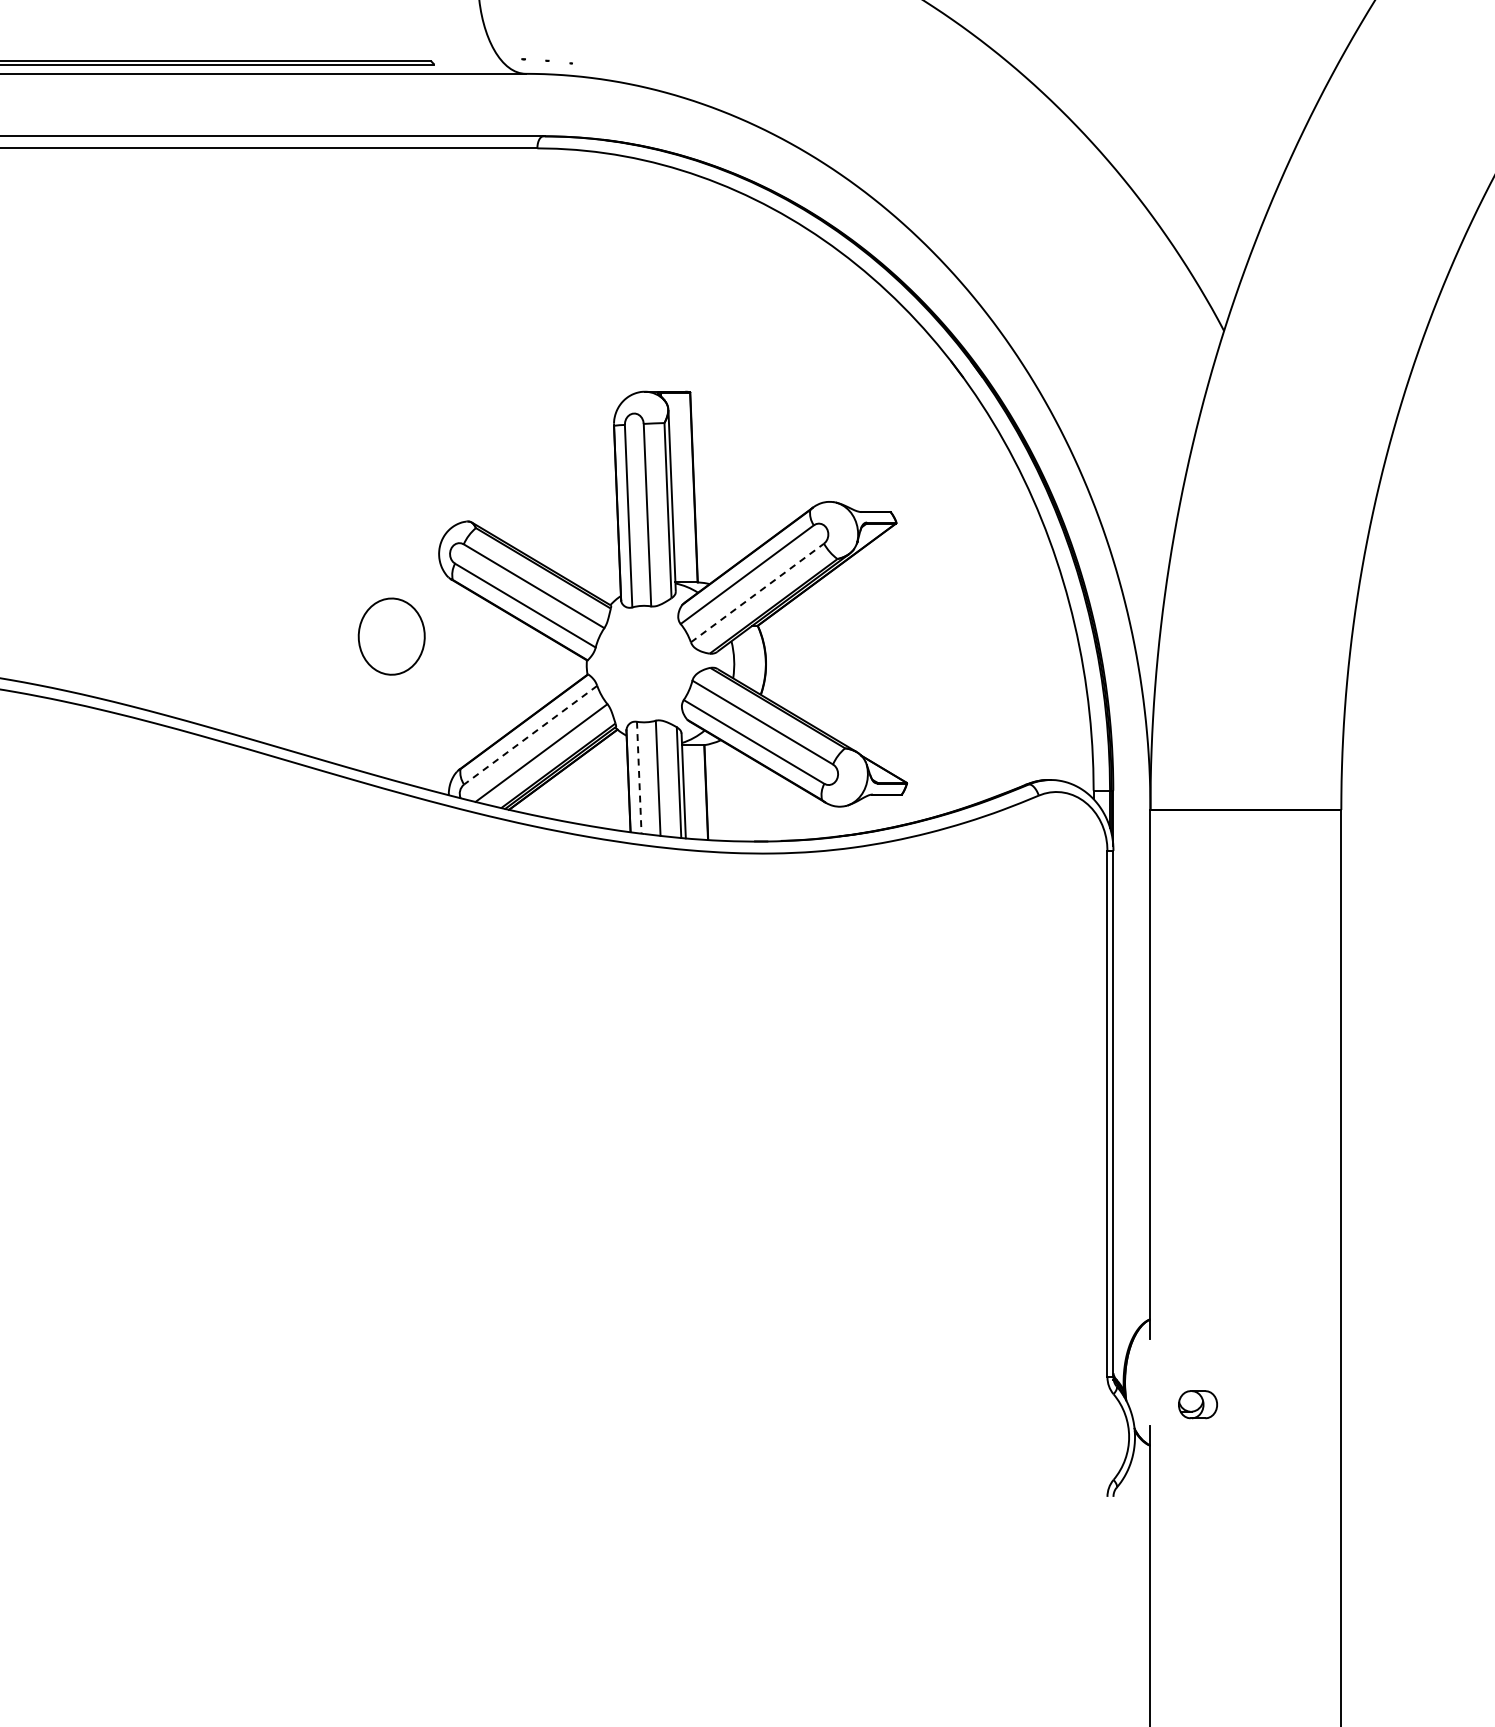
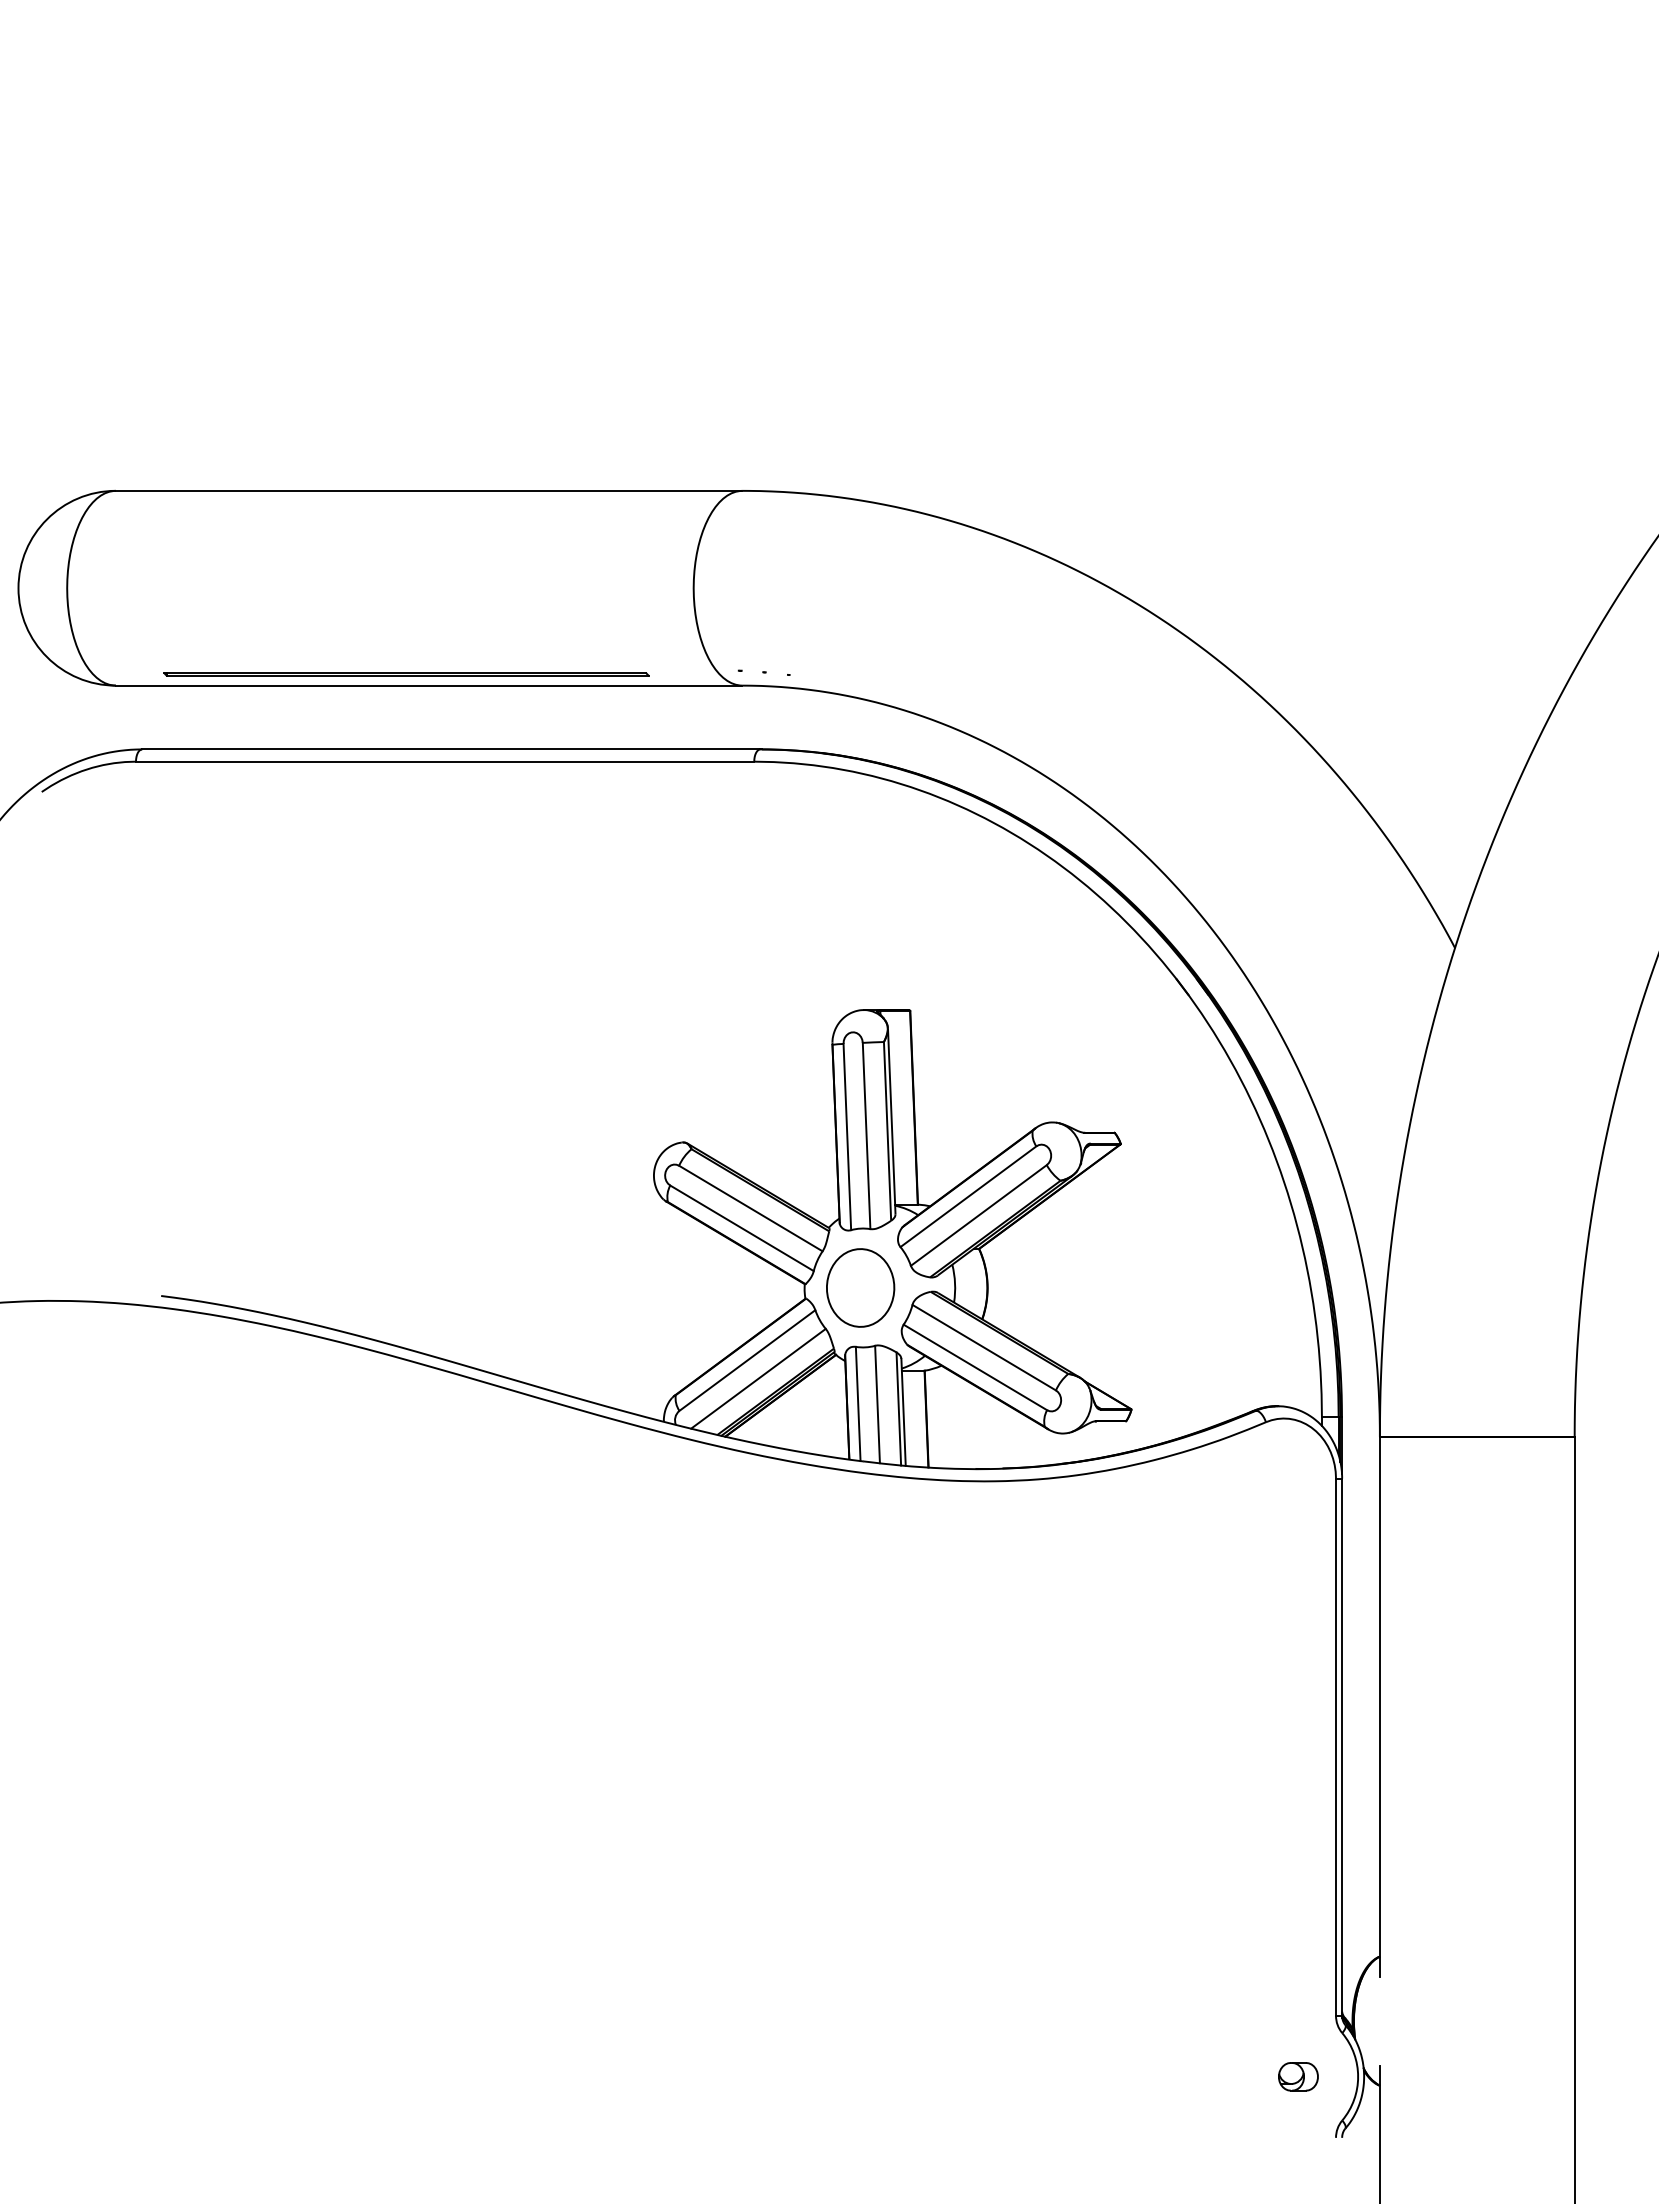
line: (757, 593) -> (978, 1215), dashed -> solid
part: (391, 636) -> (860, 1287), moved
line: (530, 735) -> (747, 1360), dashed -> solid
line: (639, 778) -> (858, 1404), dashed -> solid
part: (1198, 1404) -> (1298, 2076), moved

